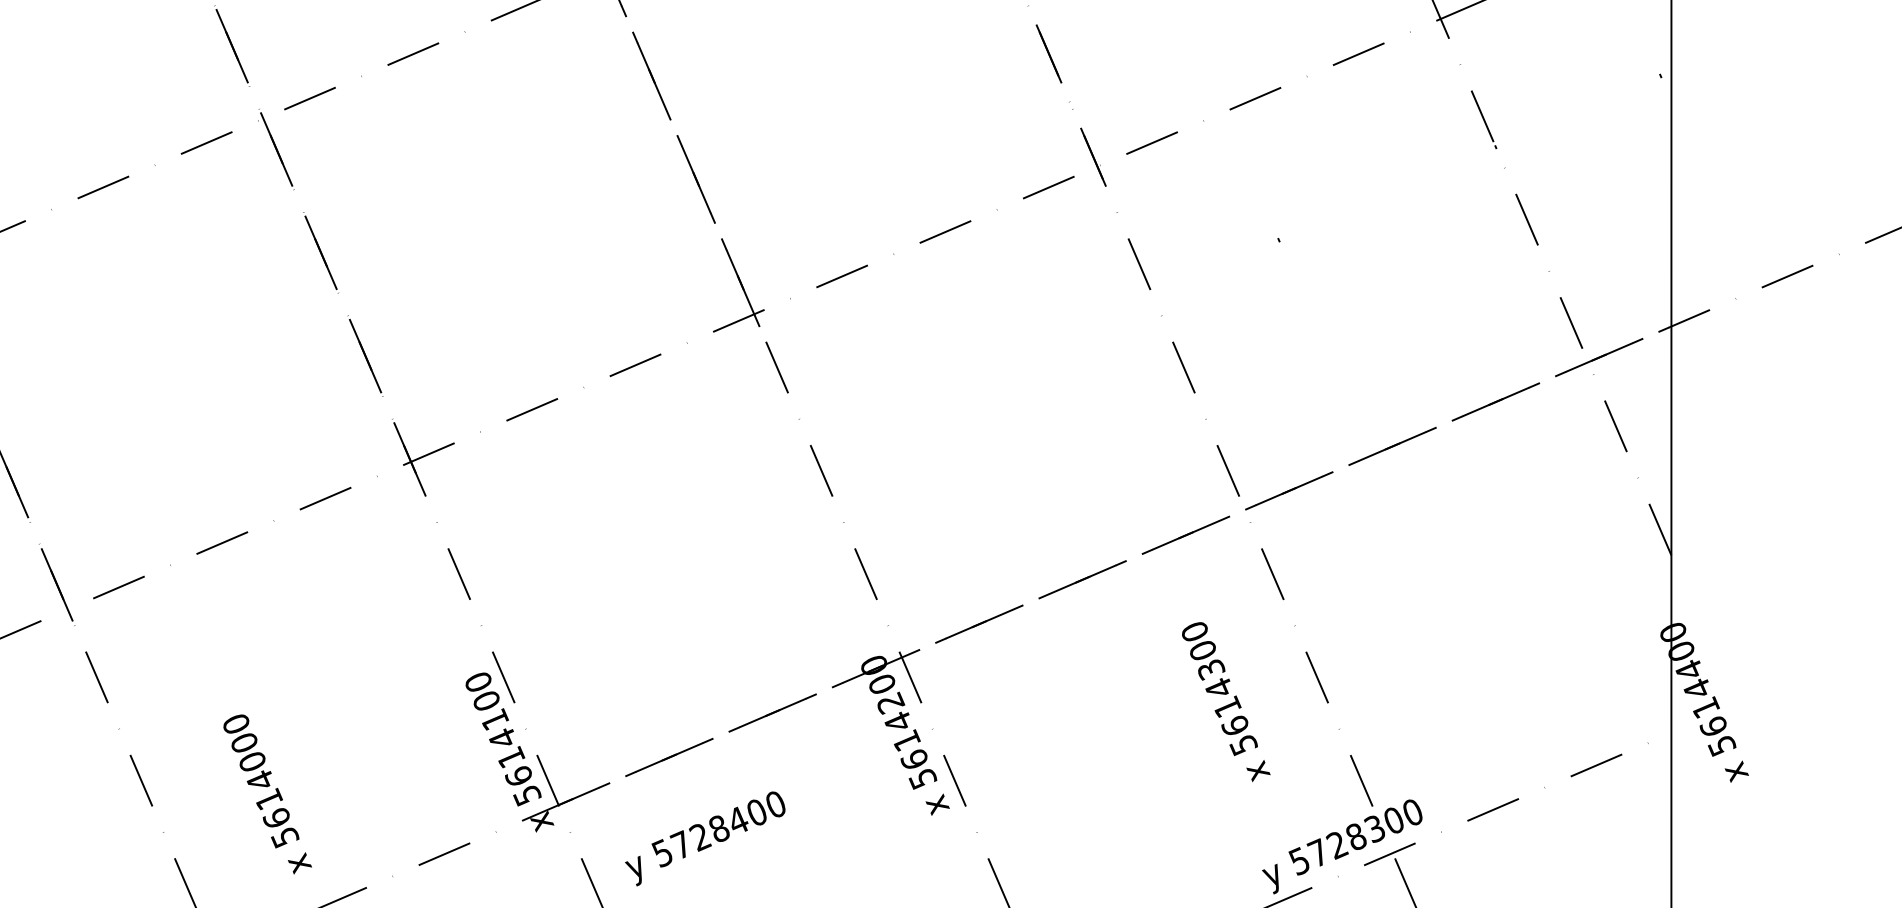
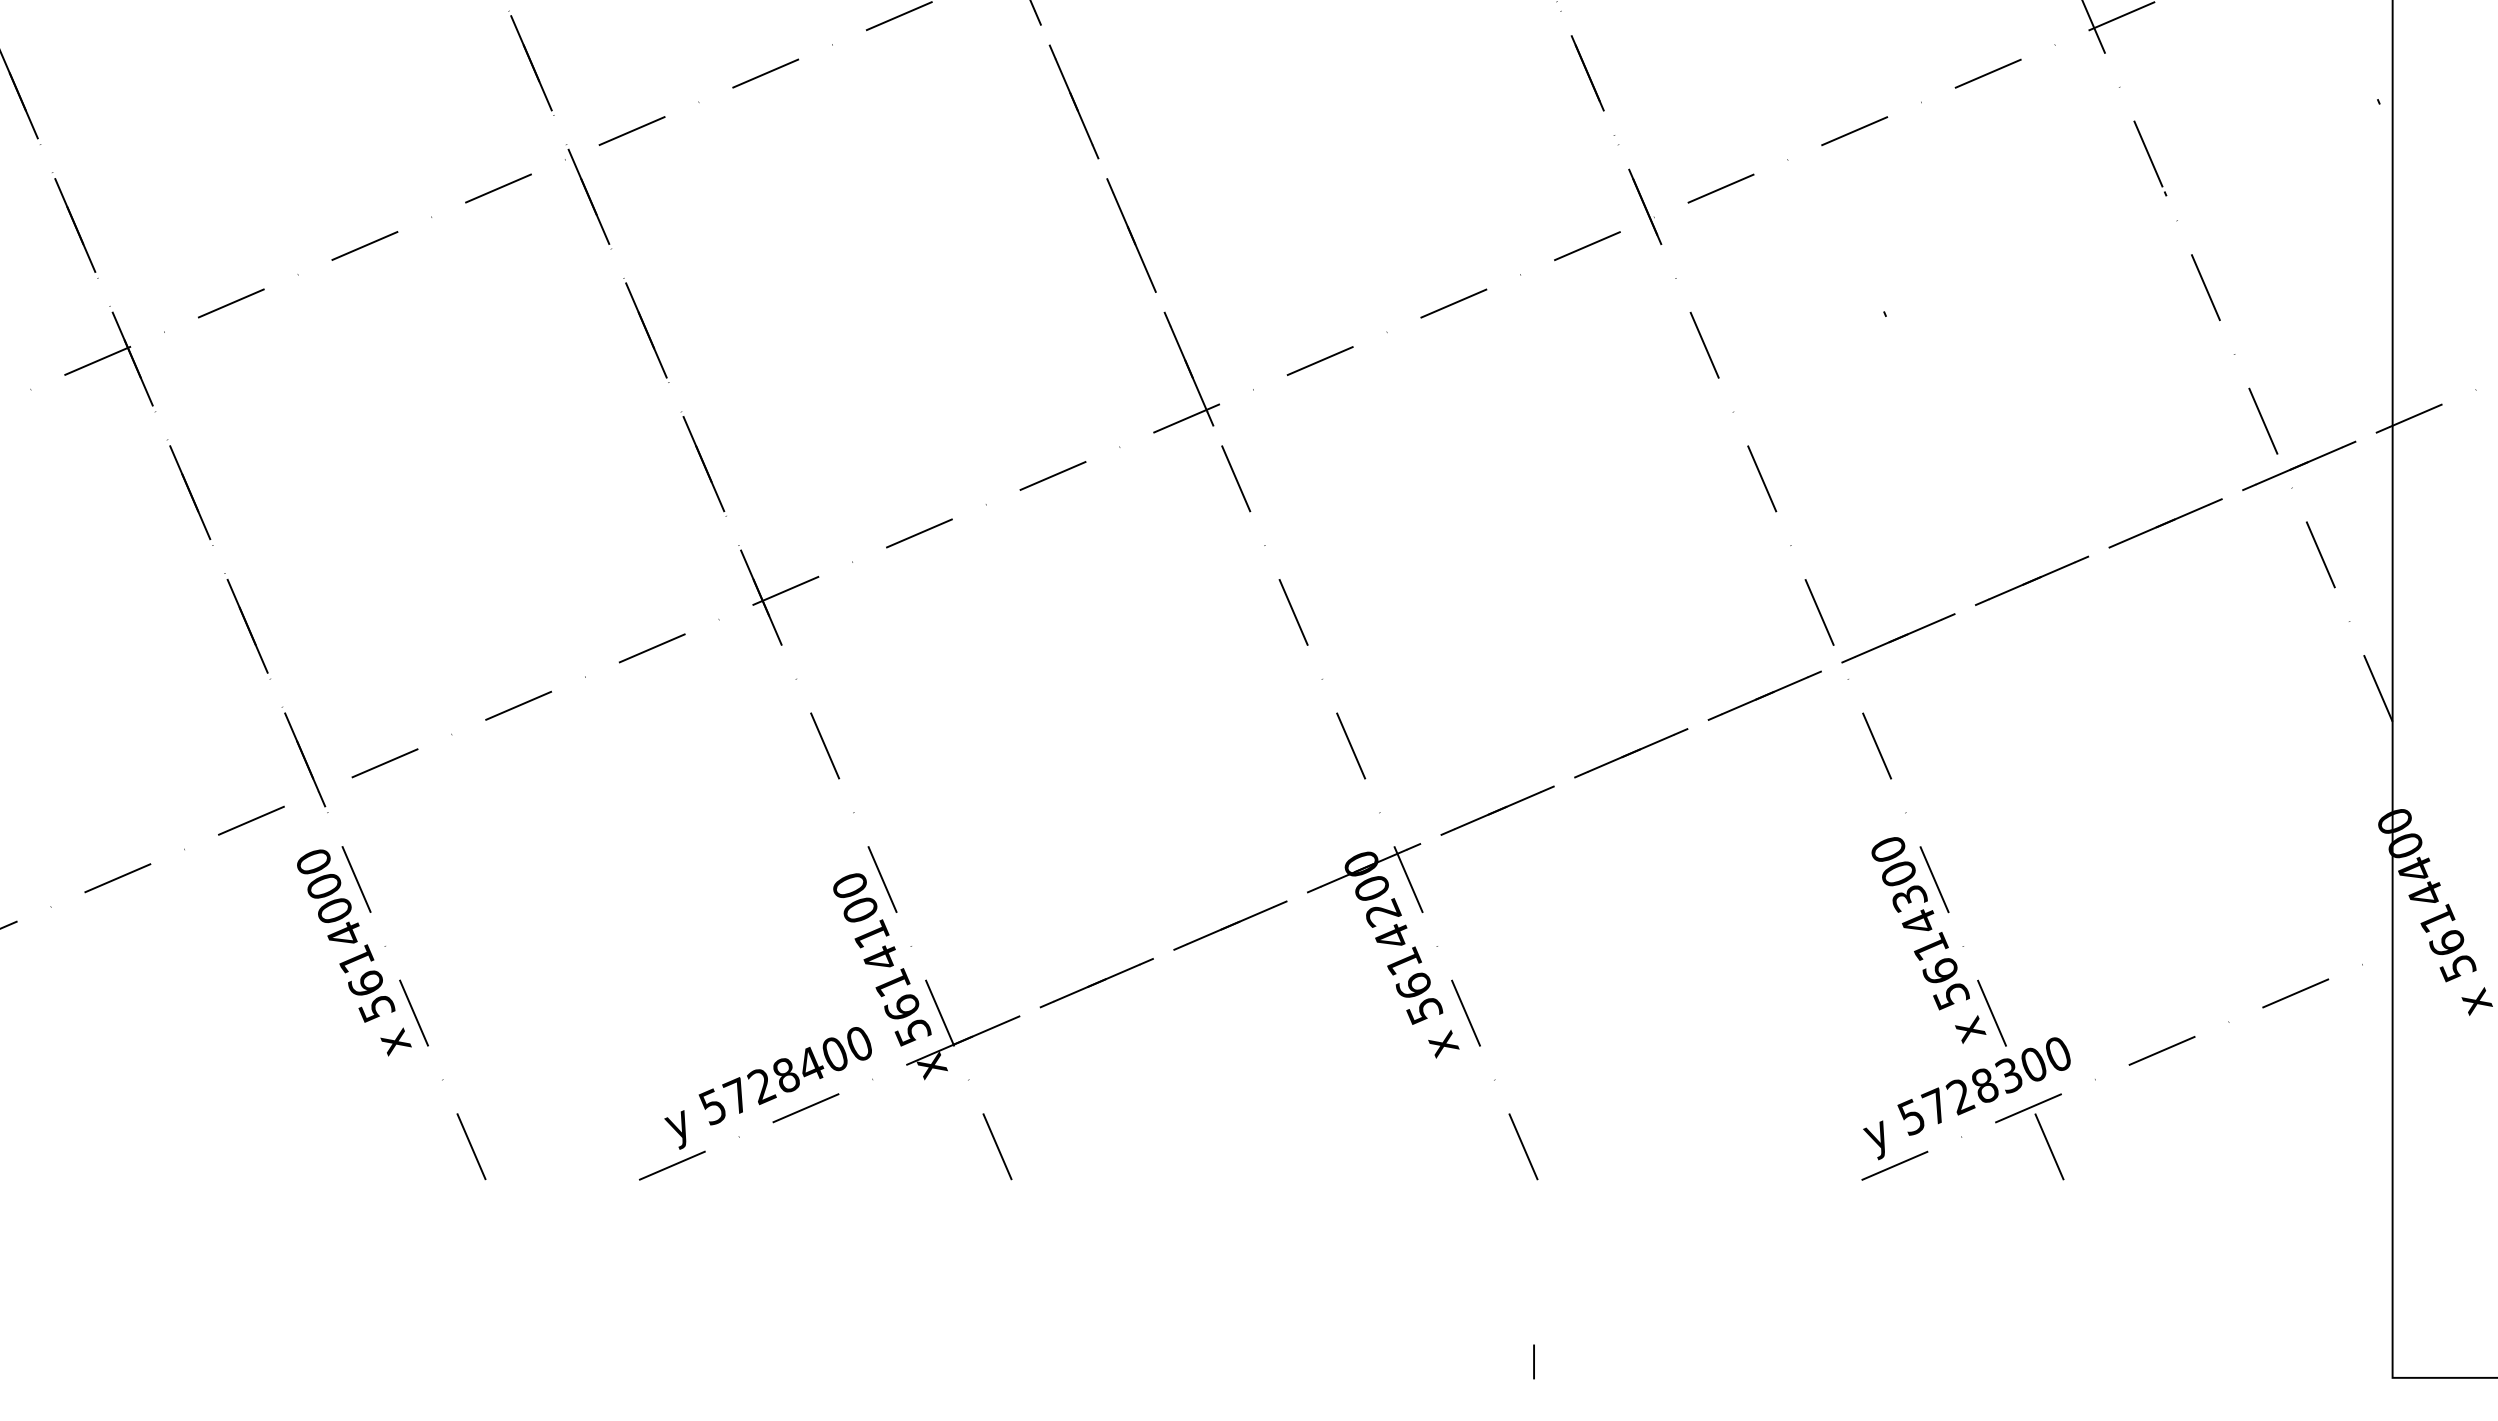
text: (1225, 702) -> (1928, 940), moved
text: (267, 794) -> (354, 952), moved
text: (704, 838) -> (767, 1088), moved

